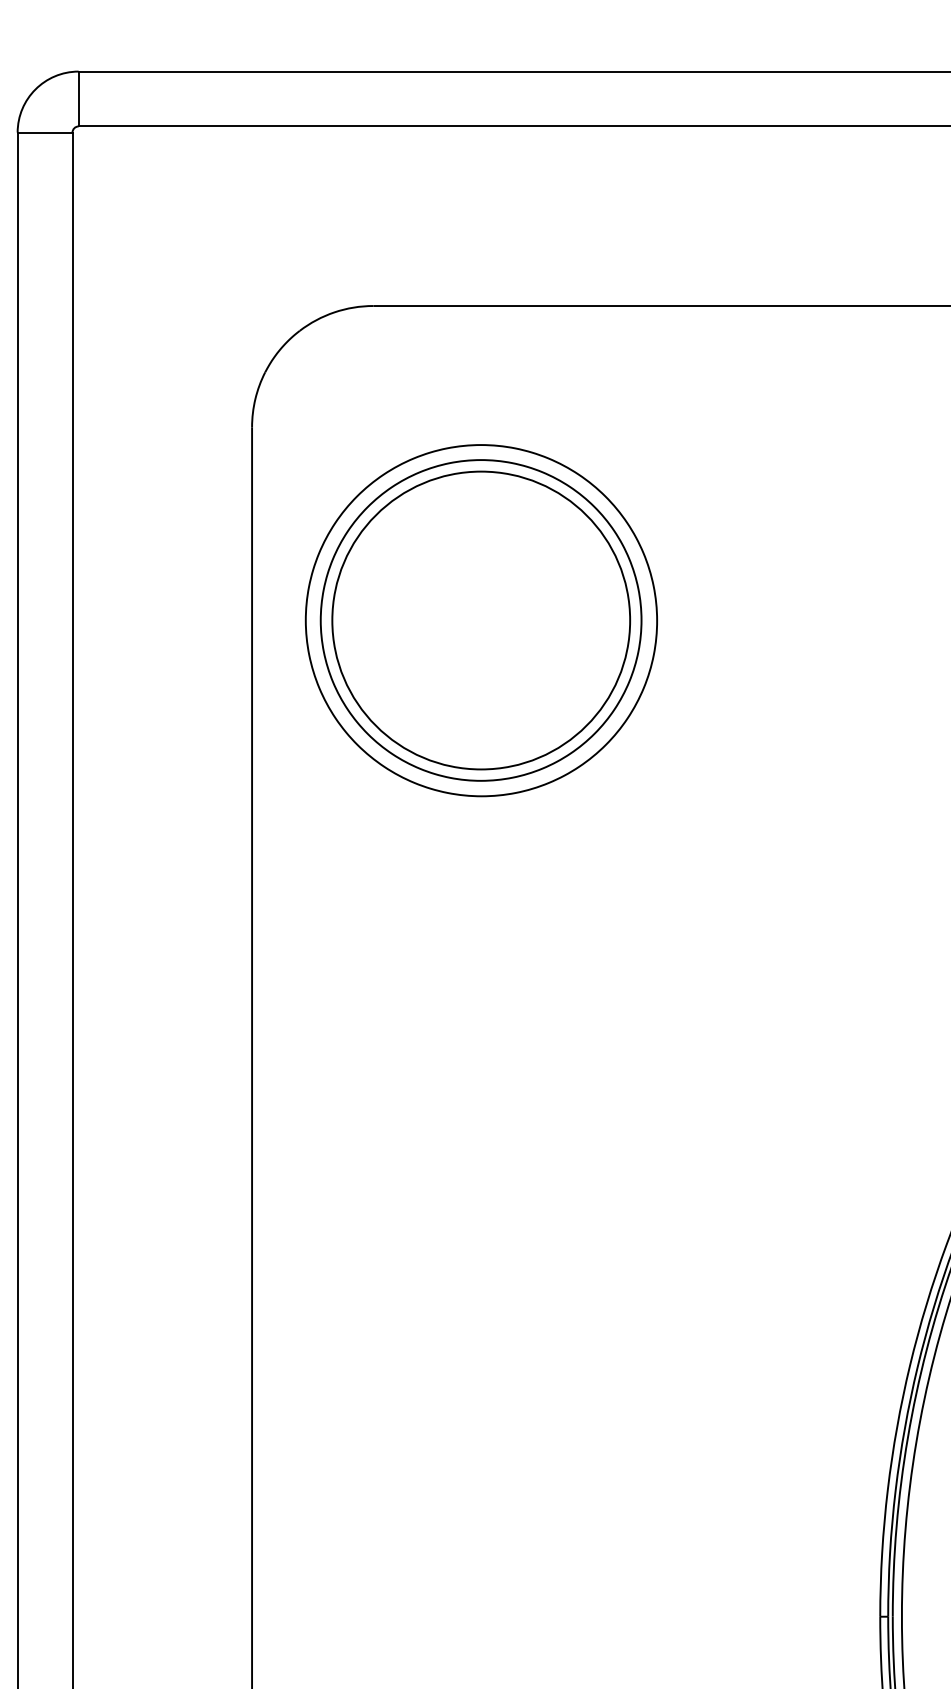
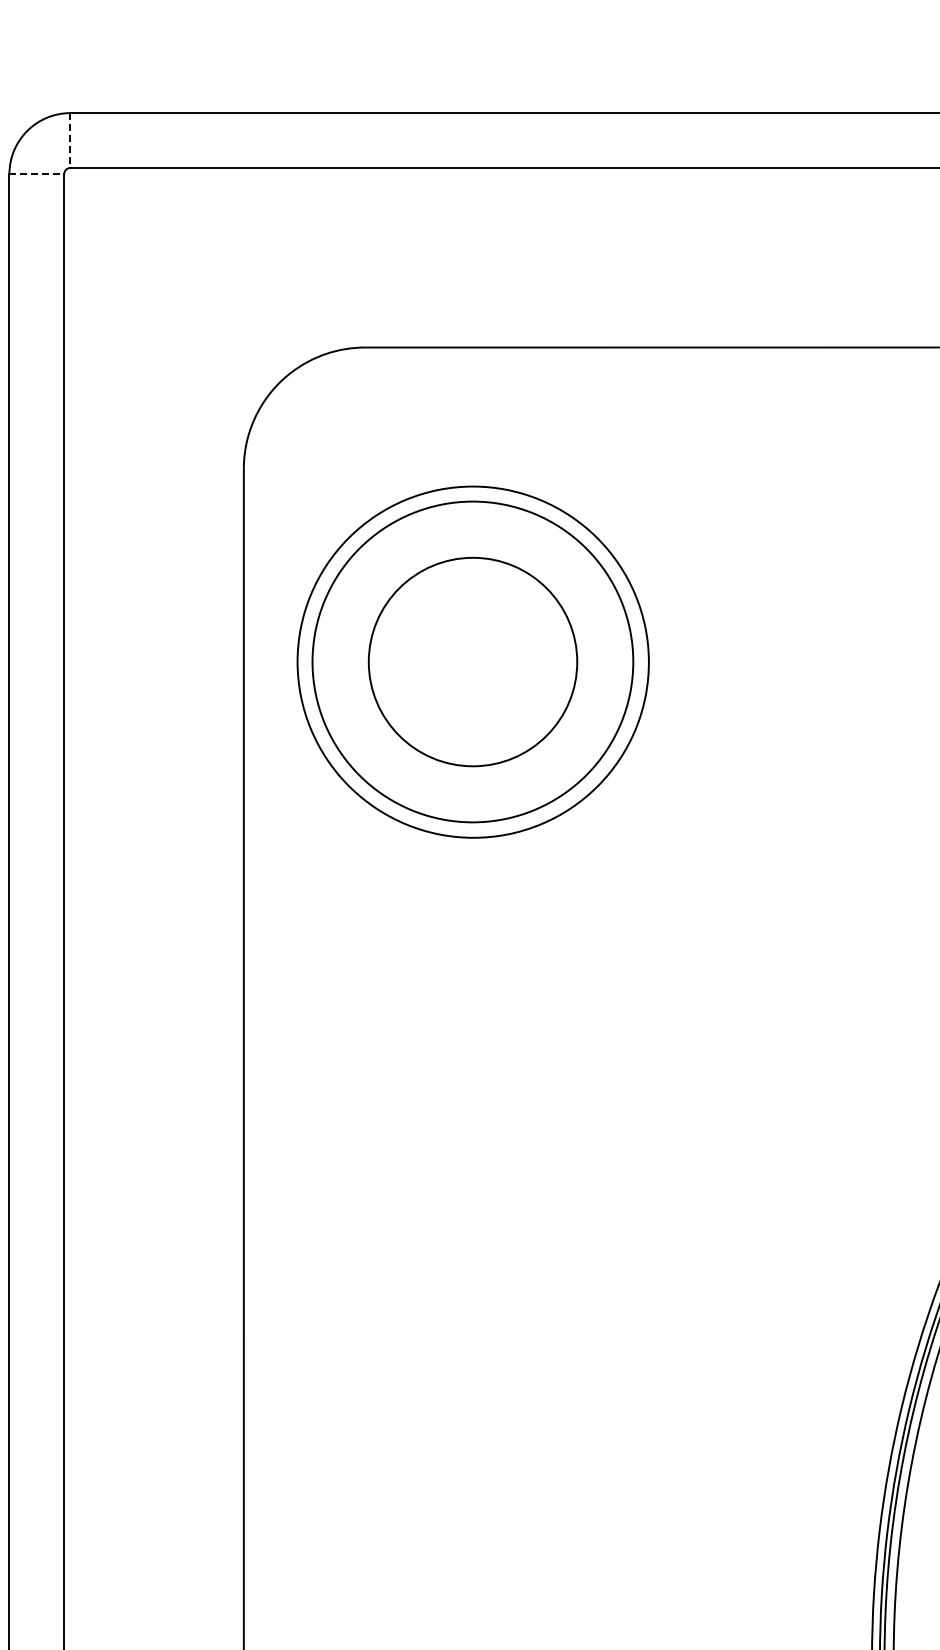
line: (78, 99) -> (70, 141), solid -> dashed
line: (45, 132) -> (37, 174), solid -> dashed
circle: (481, 620) -> (473, 662), size x0.7

